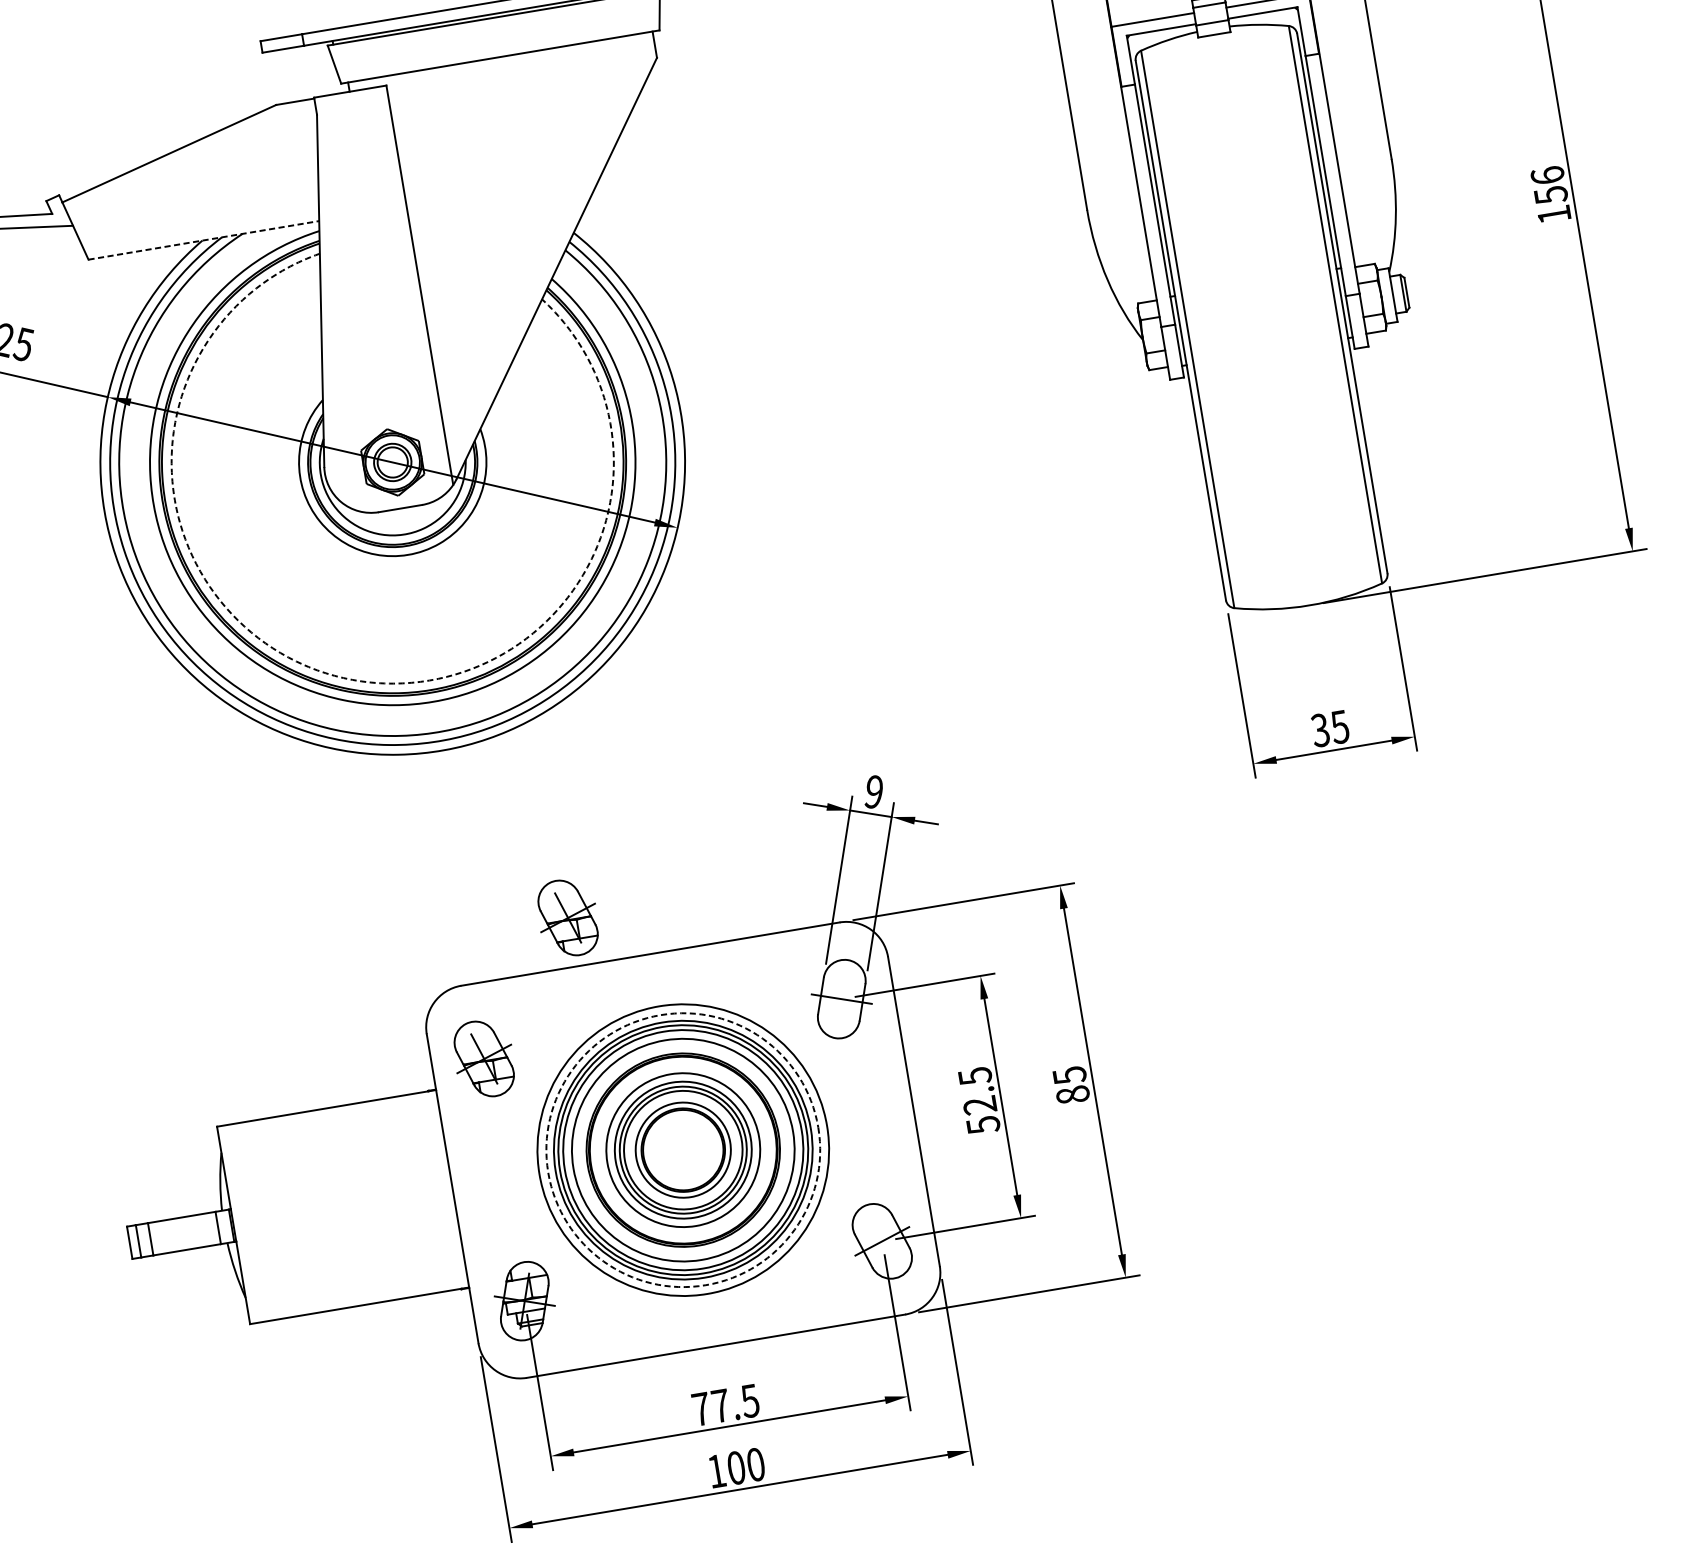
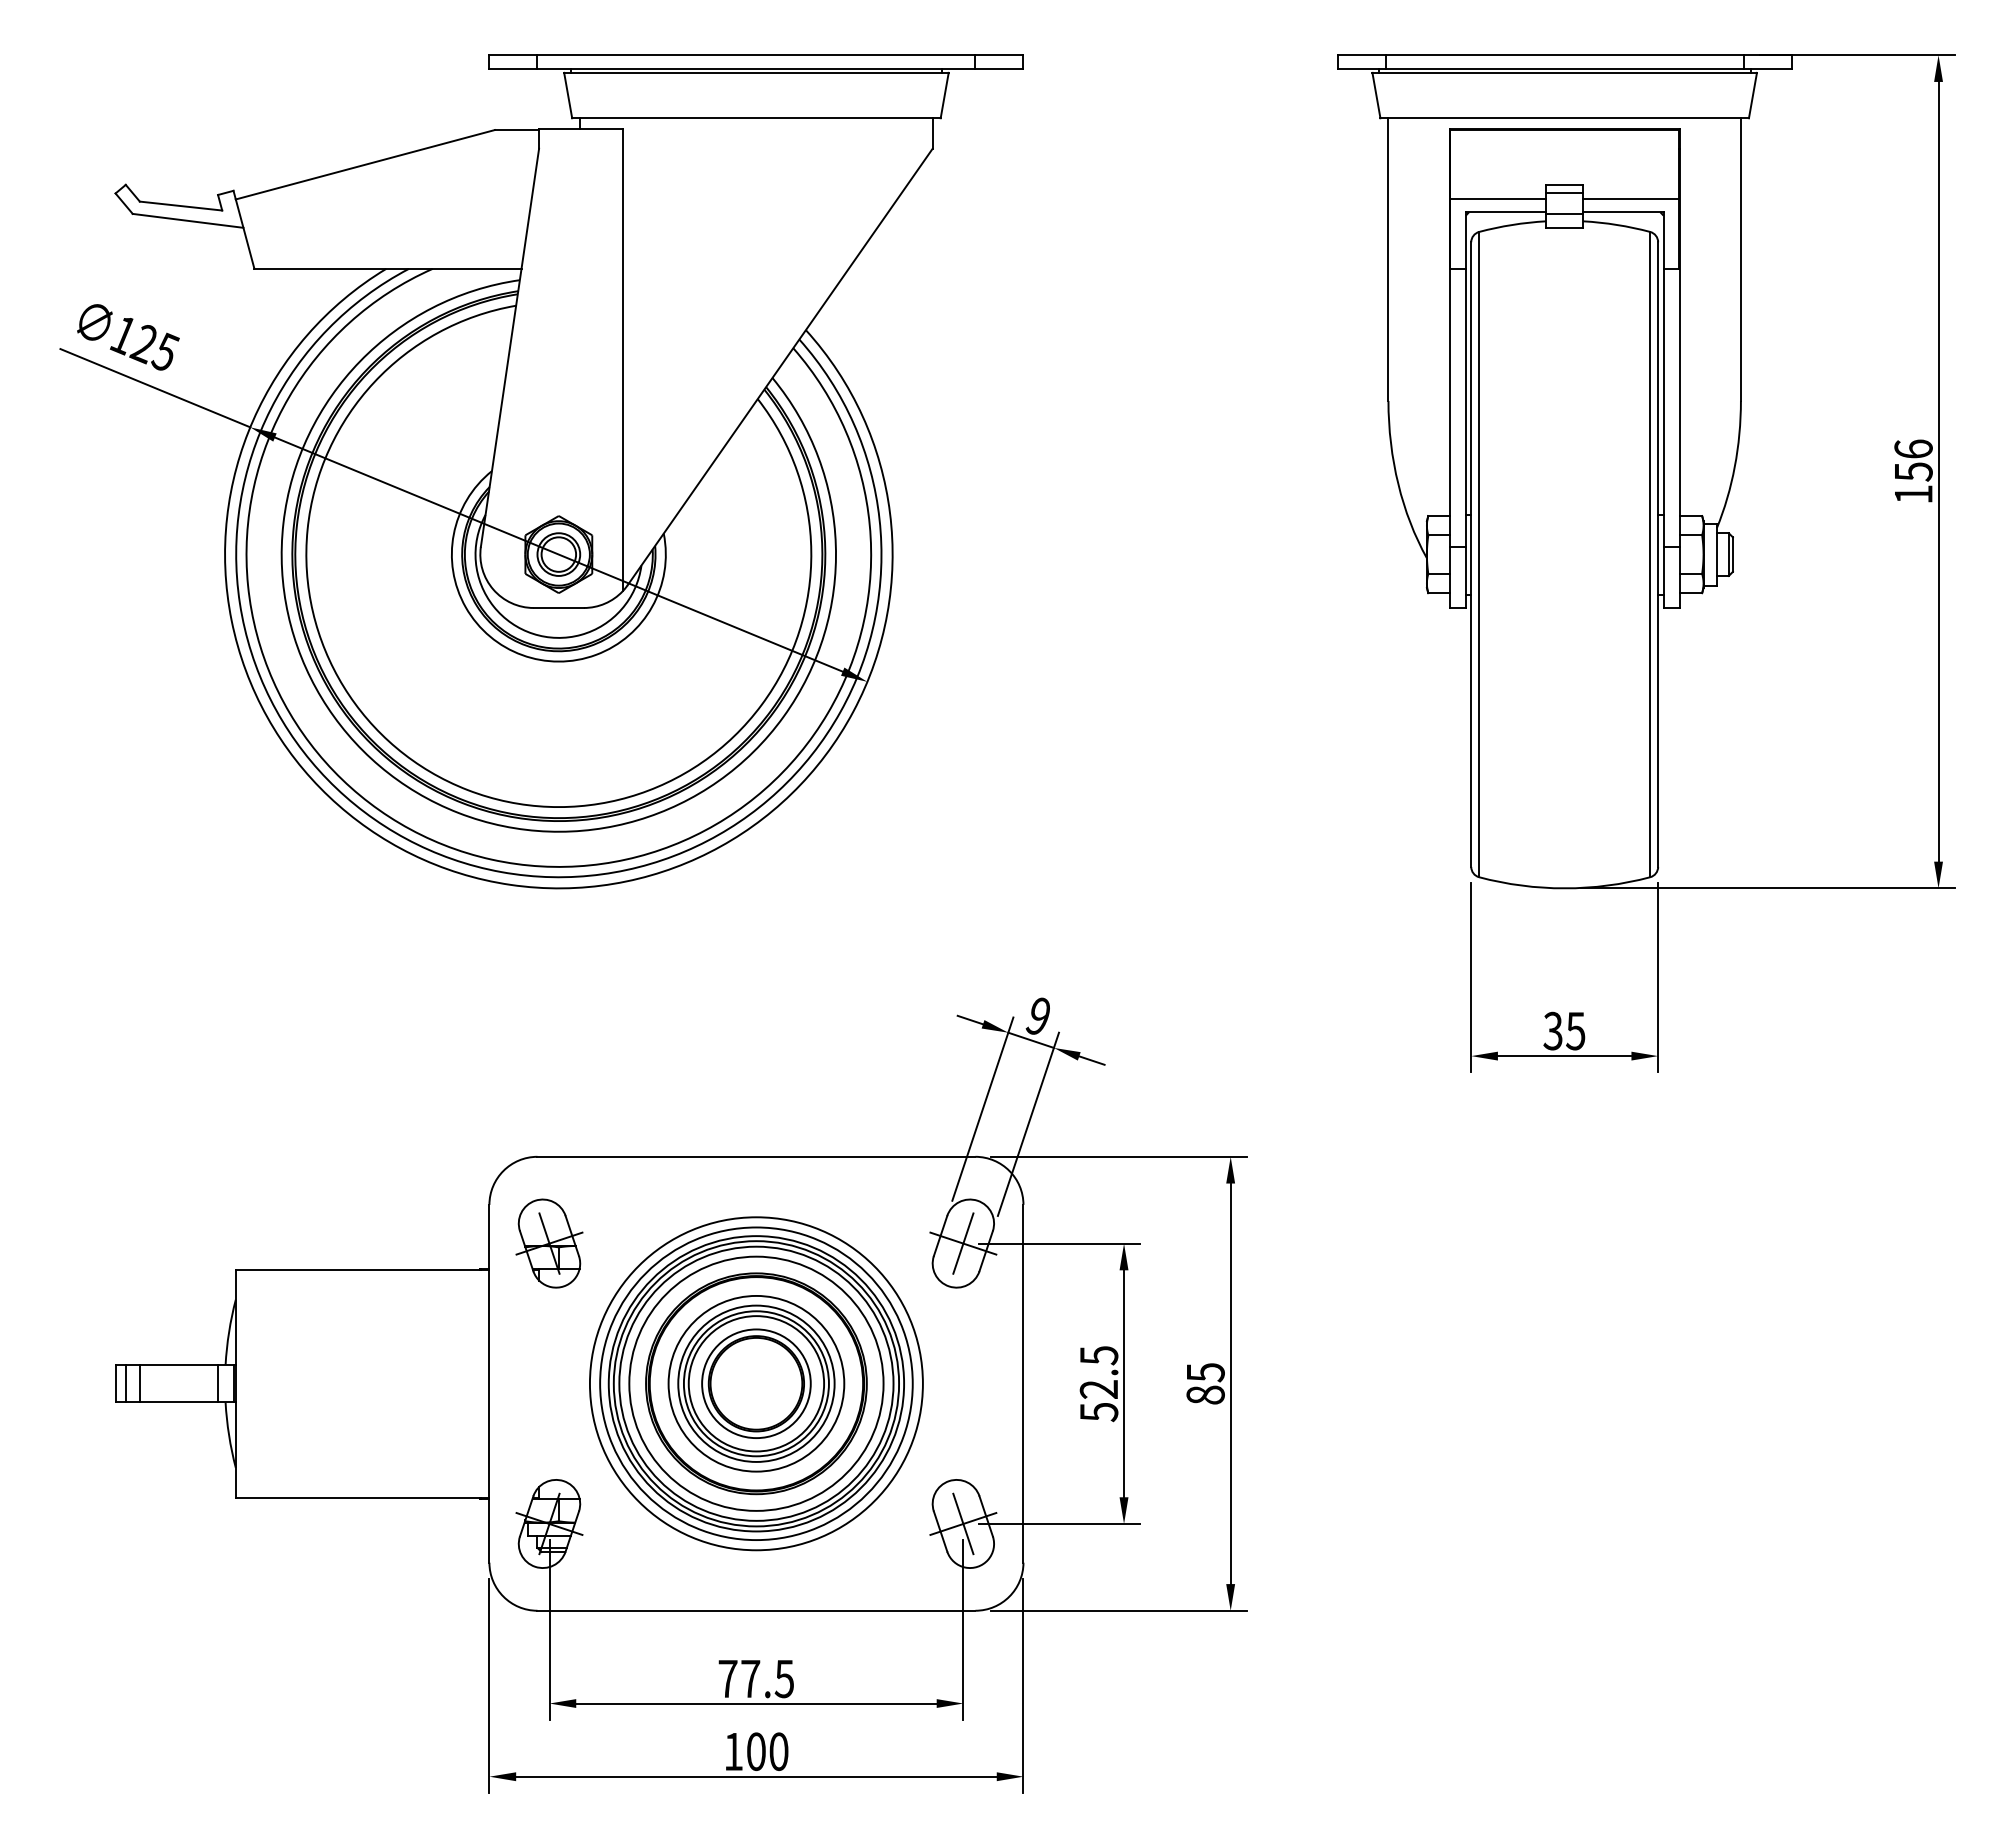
line: (203, 240) -> (387, 268), dashed -> solid
arc: (347, 679) -> (467, 790), dashed -> solid
part: (568, 917) -> (670, 1100), removed
line: (841, 999) -> (963, 1243), added
circle: (683, 1149) -> (756, 1383), dashed -> solid
line: (882, 1240) -> (963, 1523), added

